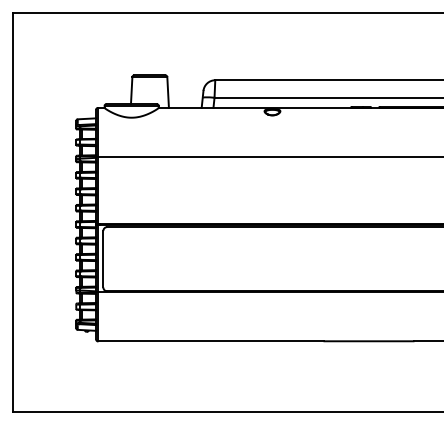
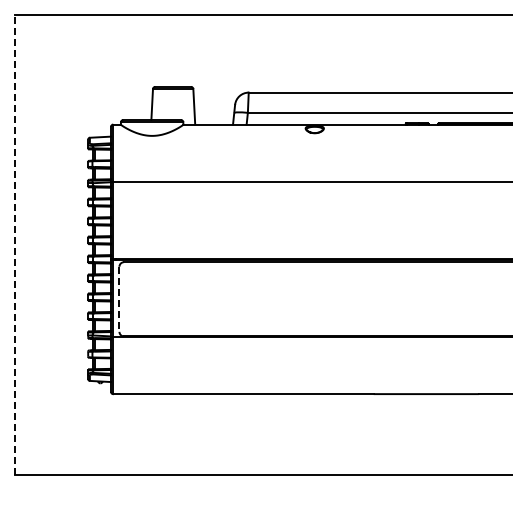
line: (13, 212) -> (15, 245), solid -> dashed
line: (103, 259) -> (119, 299), solid -> dashed

